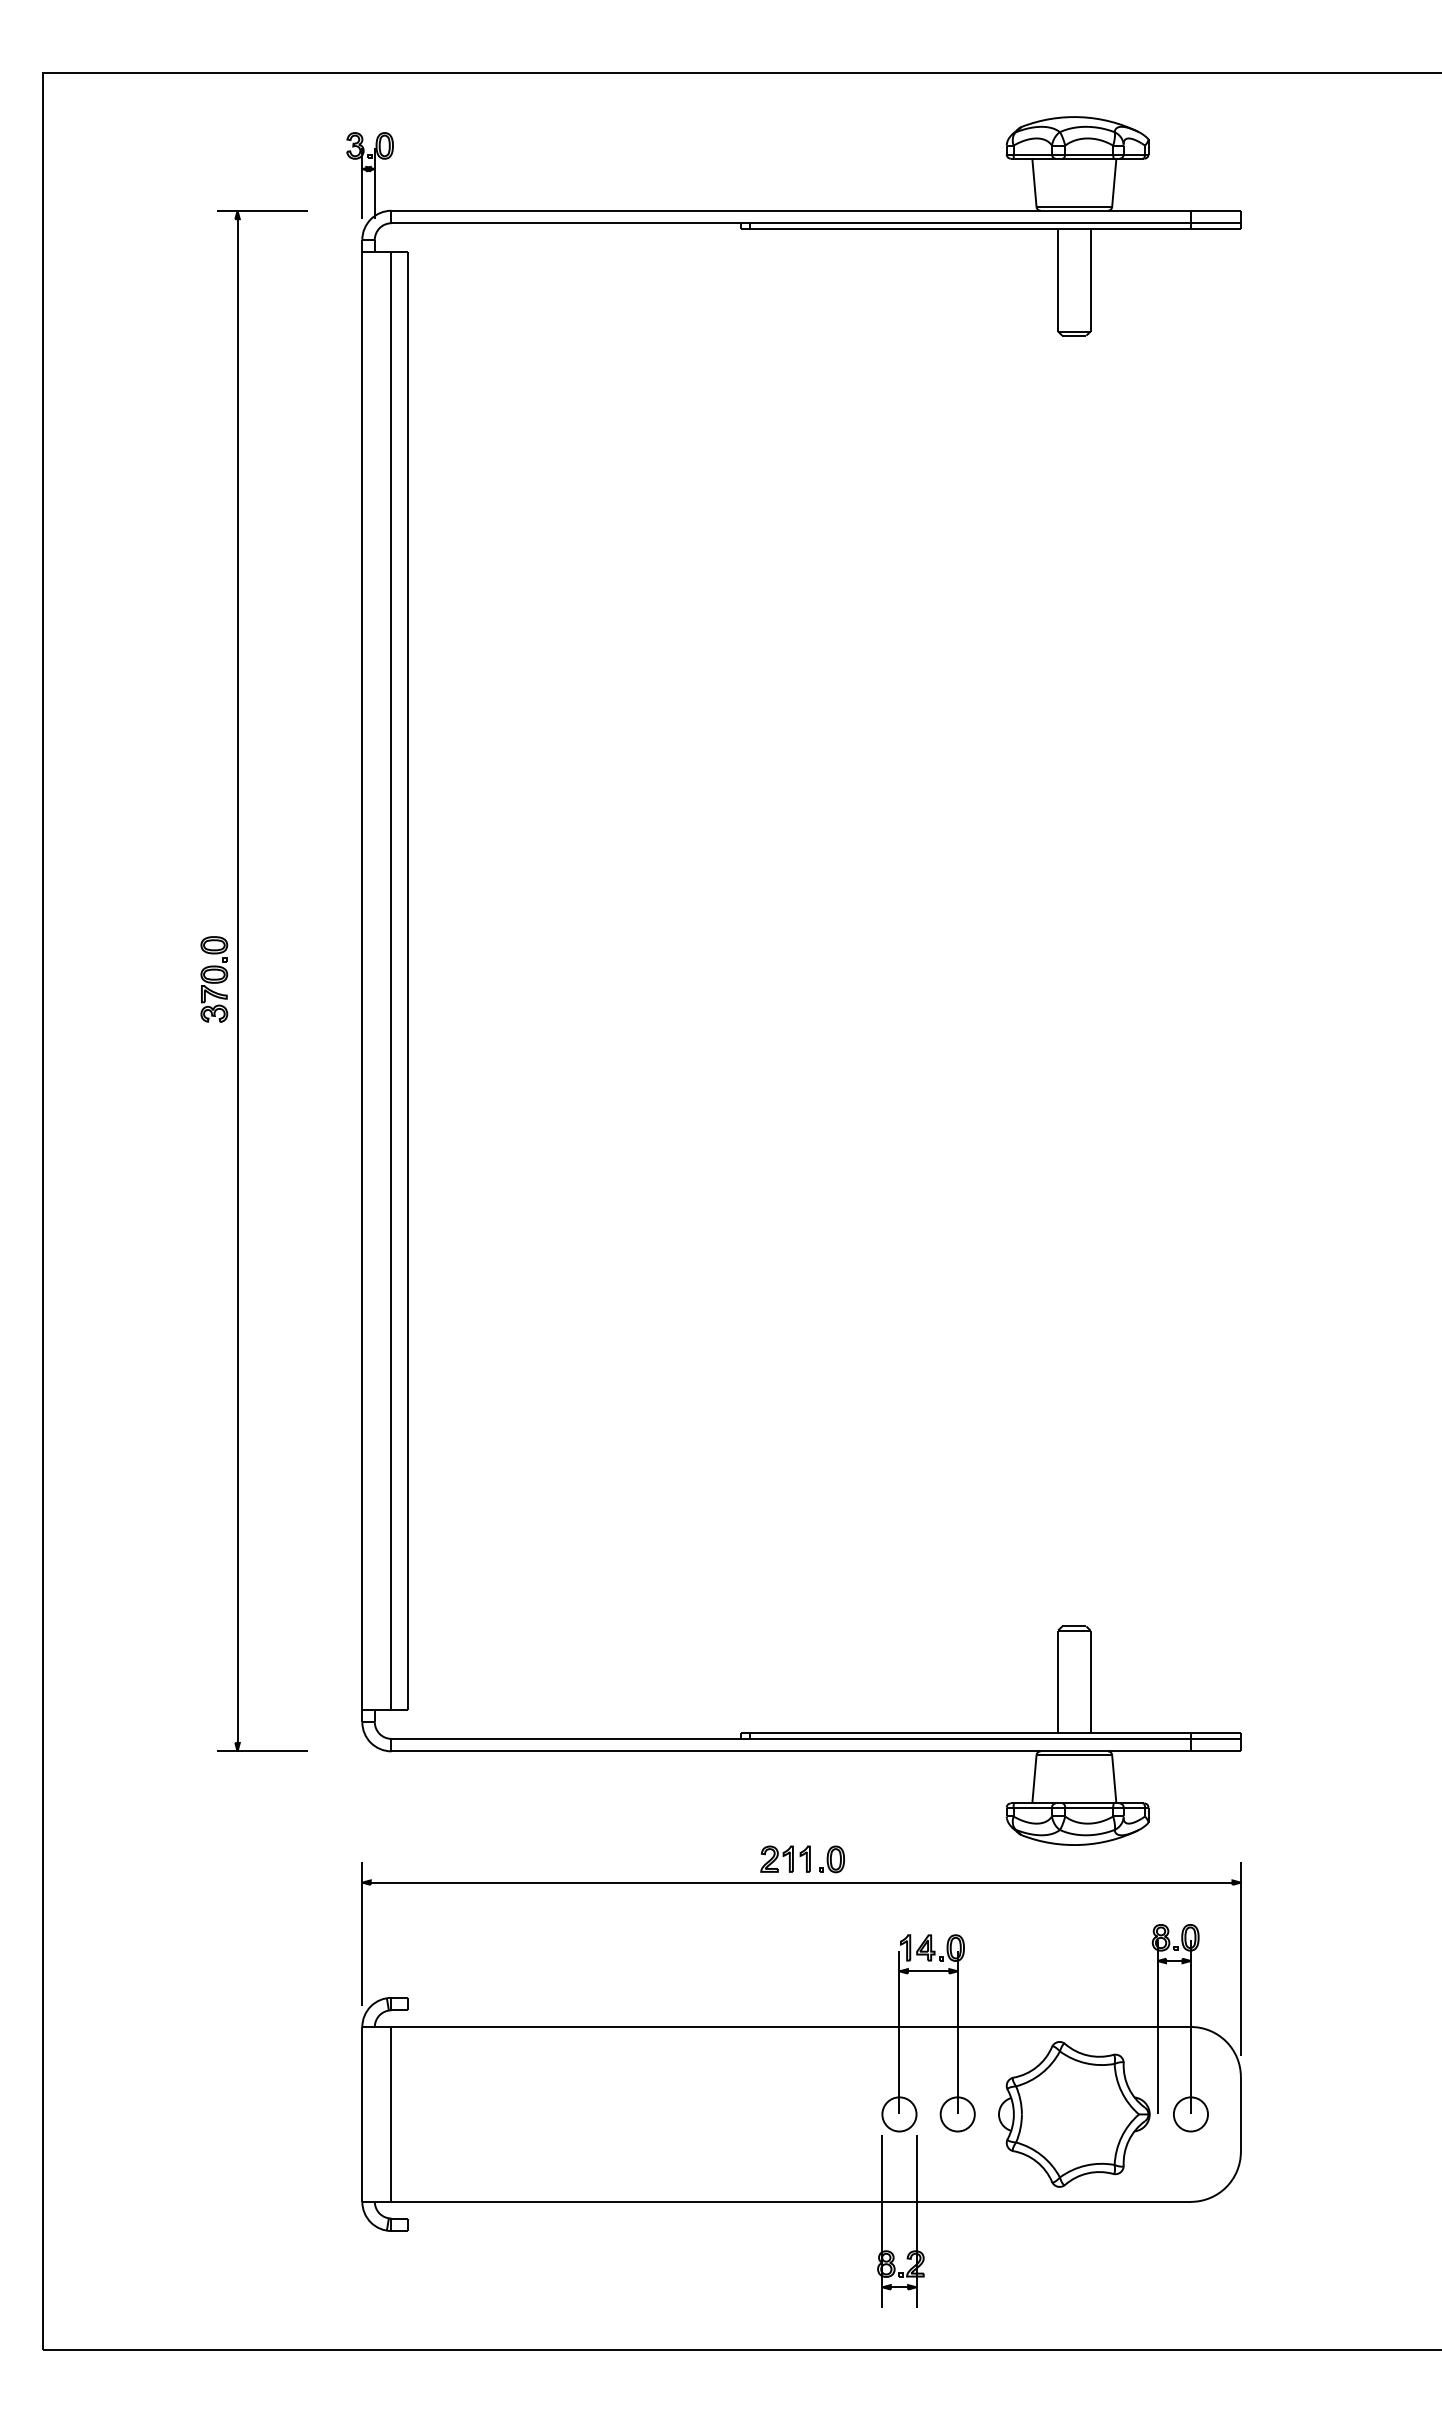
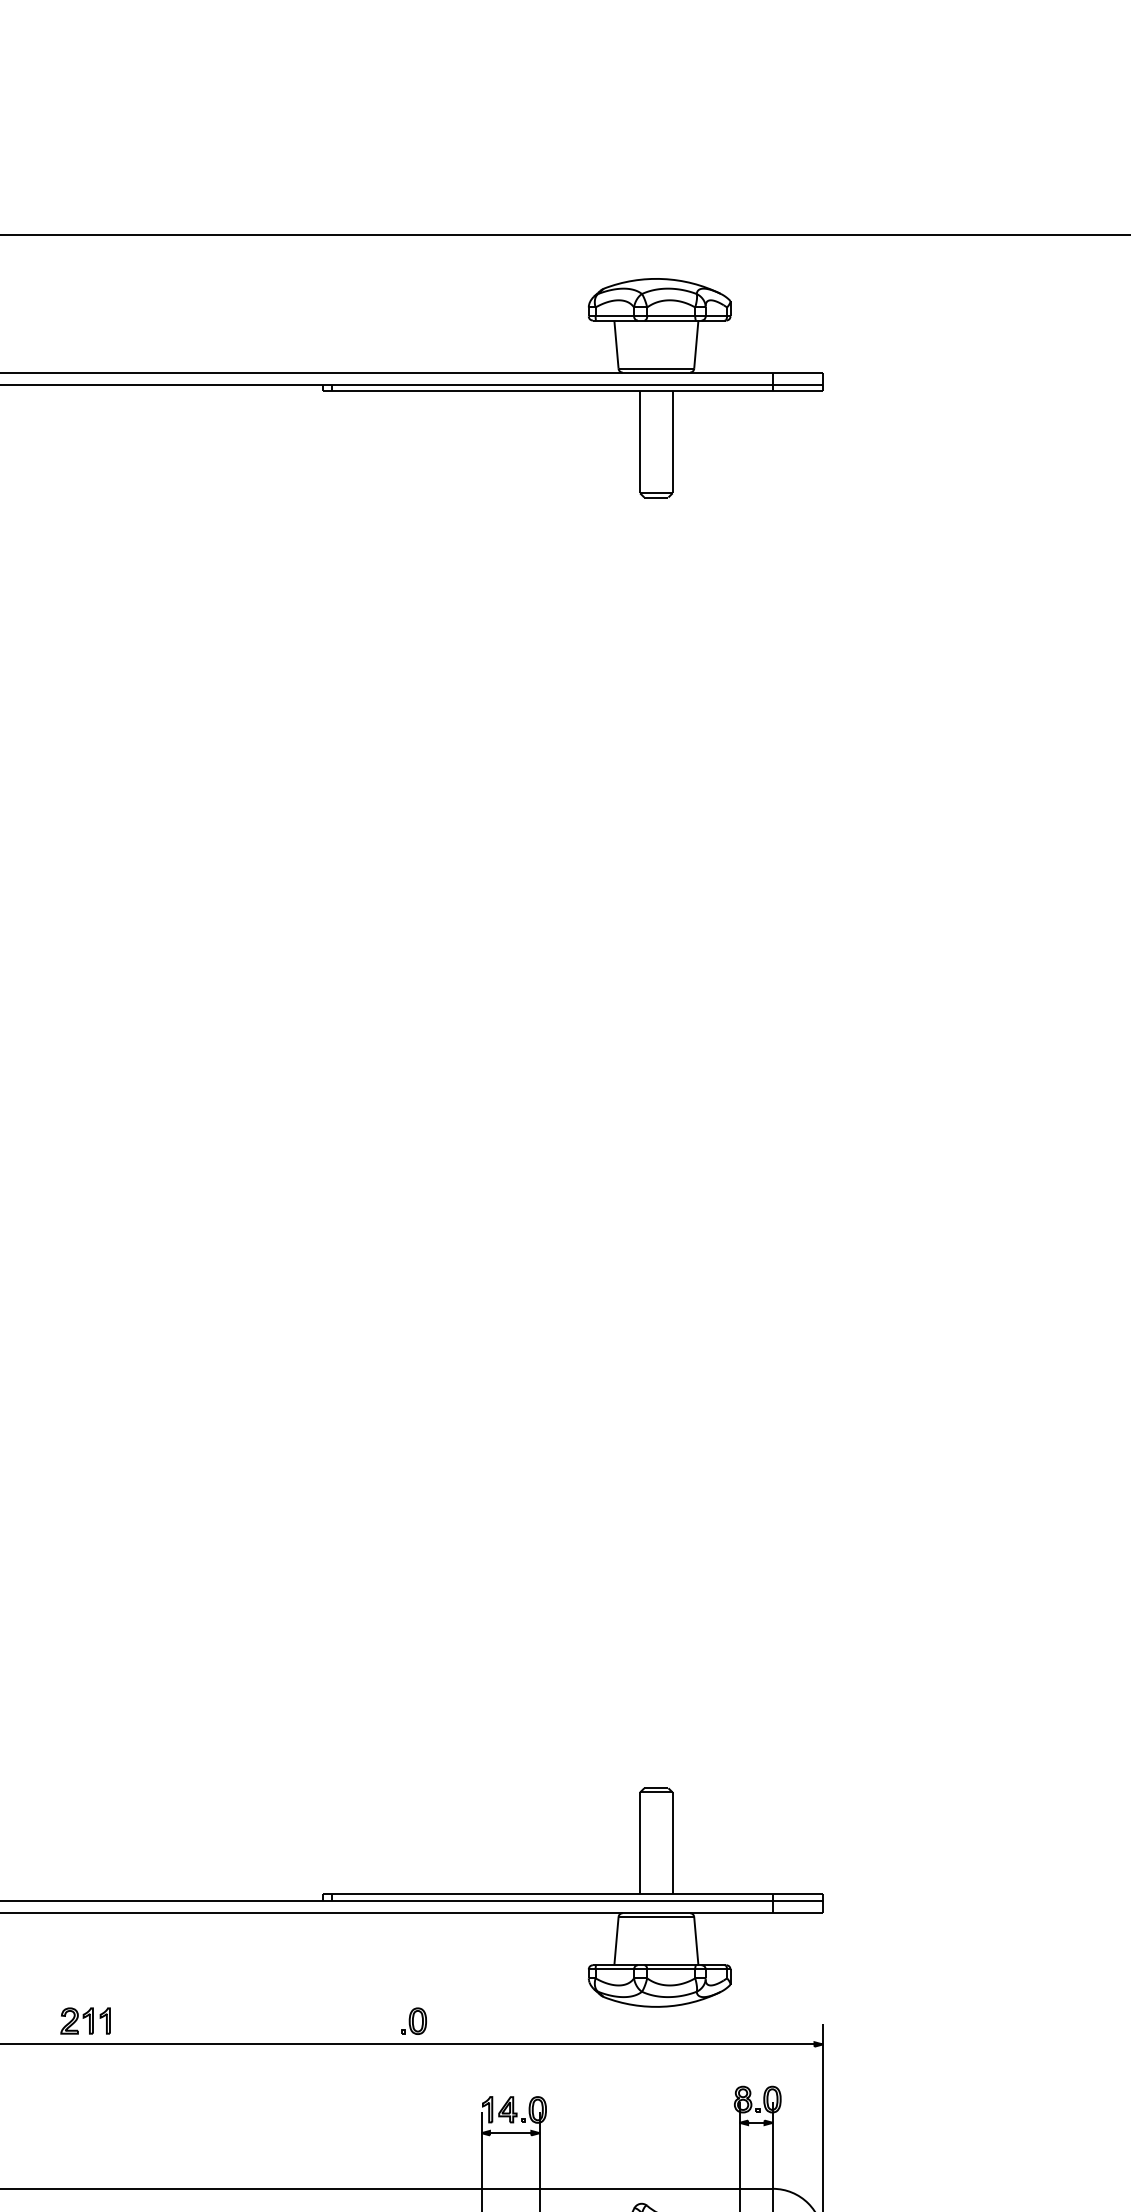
part: (785, 1858) -> (85, 2020), moved

